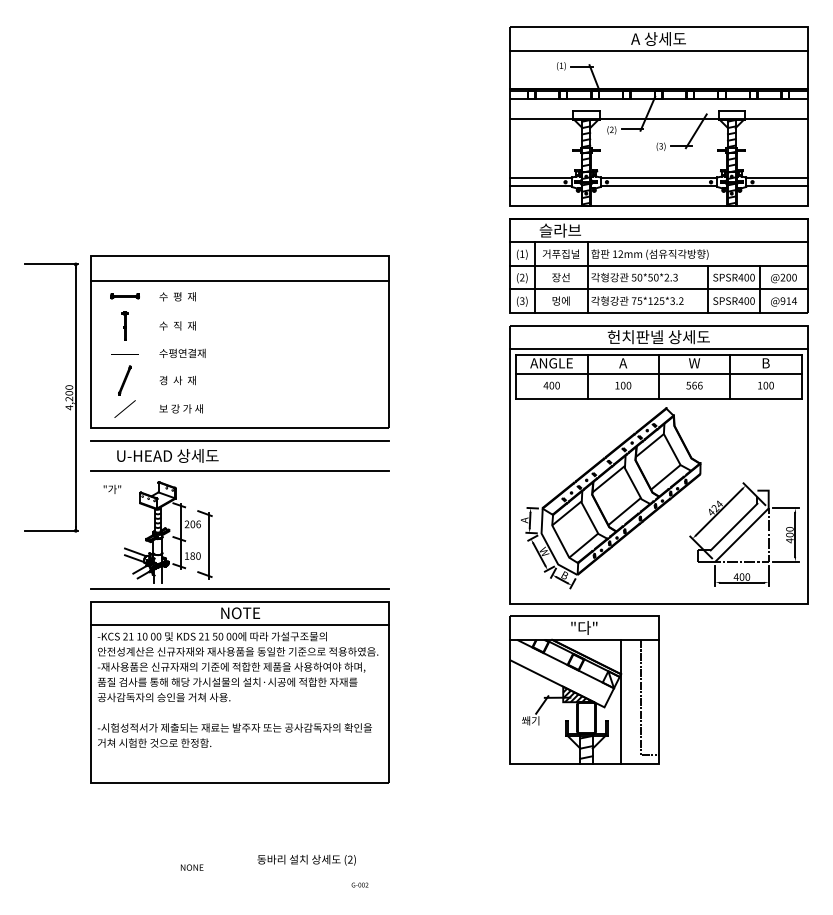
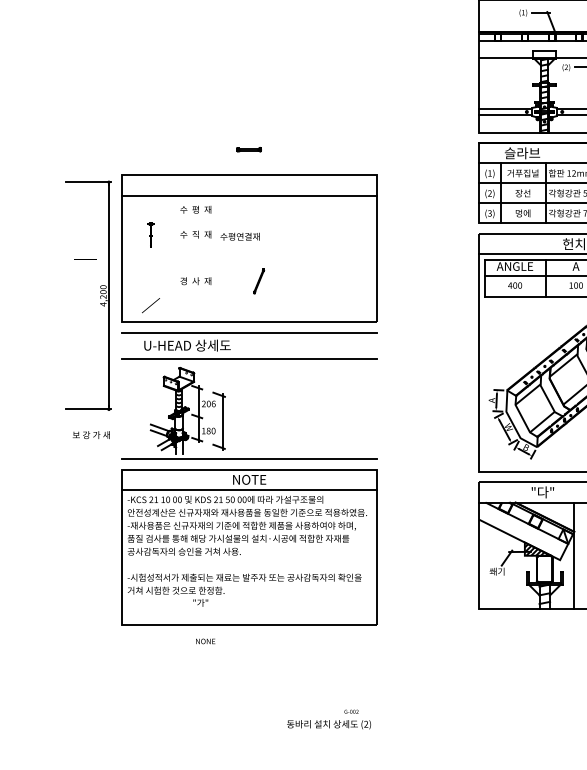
part: (124, 296) -> (248, 149), moved
text: (182, 352) -> (240, 235), moved
line: (124, 354) -> (84, 259), moved
line: (124, 380) -> (258, 281), moved
text: (180, 408) -> (90, 434), moved
text: (112, 489) -> (200, 602), moved
text: (306, 859) -> (328, 724), moved
text: (191, 867) -> (205, 641), moved

